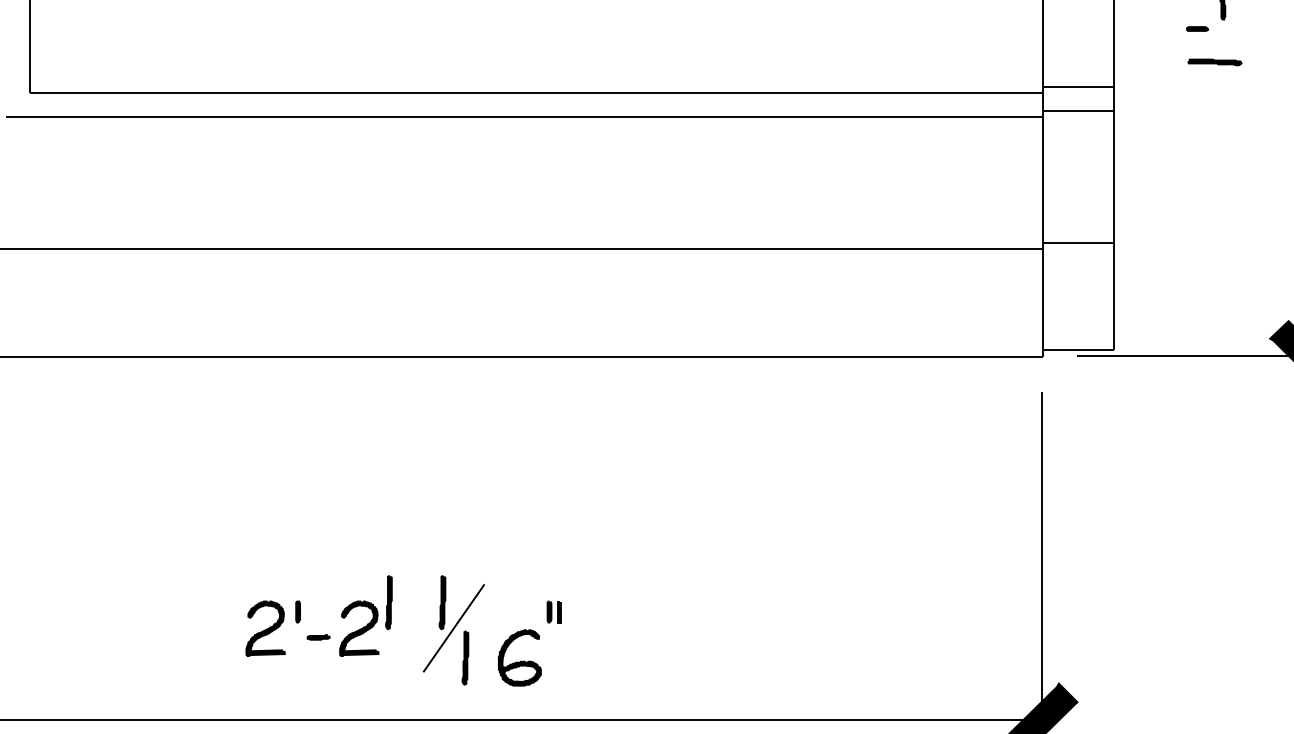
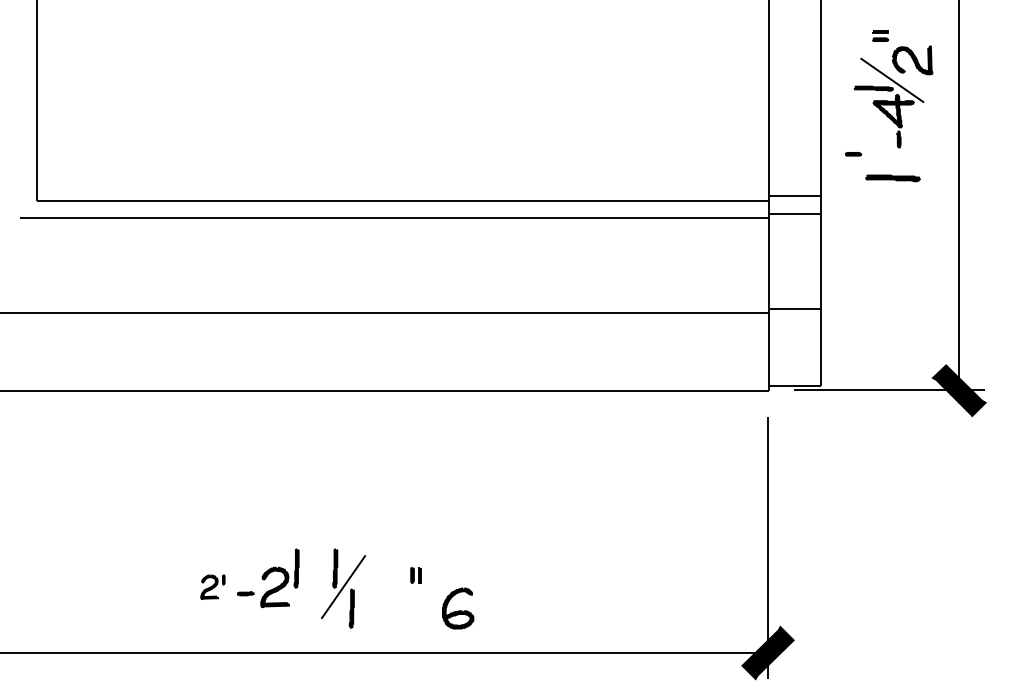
part: (1197, 29) -> (853, 154), moved
part: (1215, 62) -> (893, 178), size x1.4
part: (272, 627) -> (212, 586), size x0.6
part: (520, 657) -> (458, 608), moved

